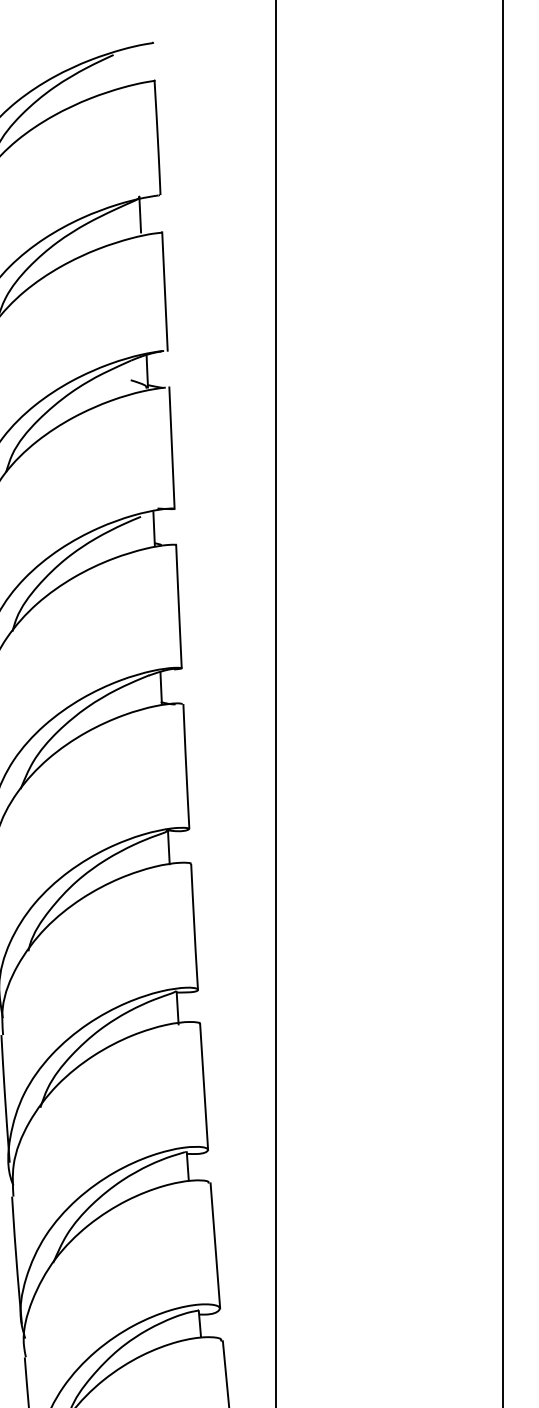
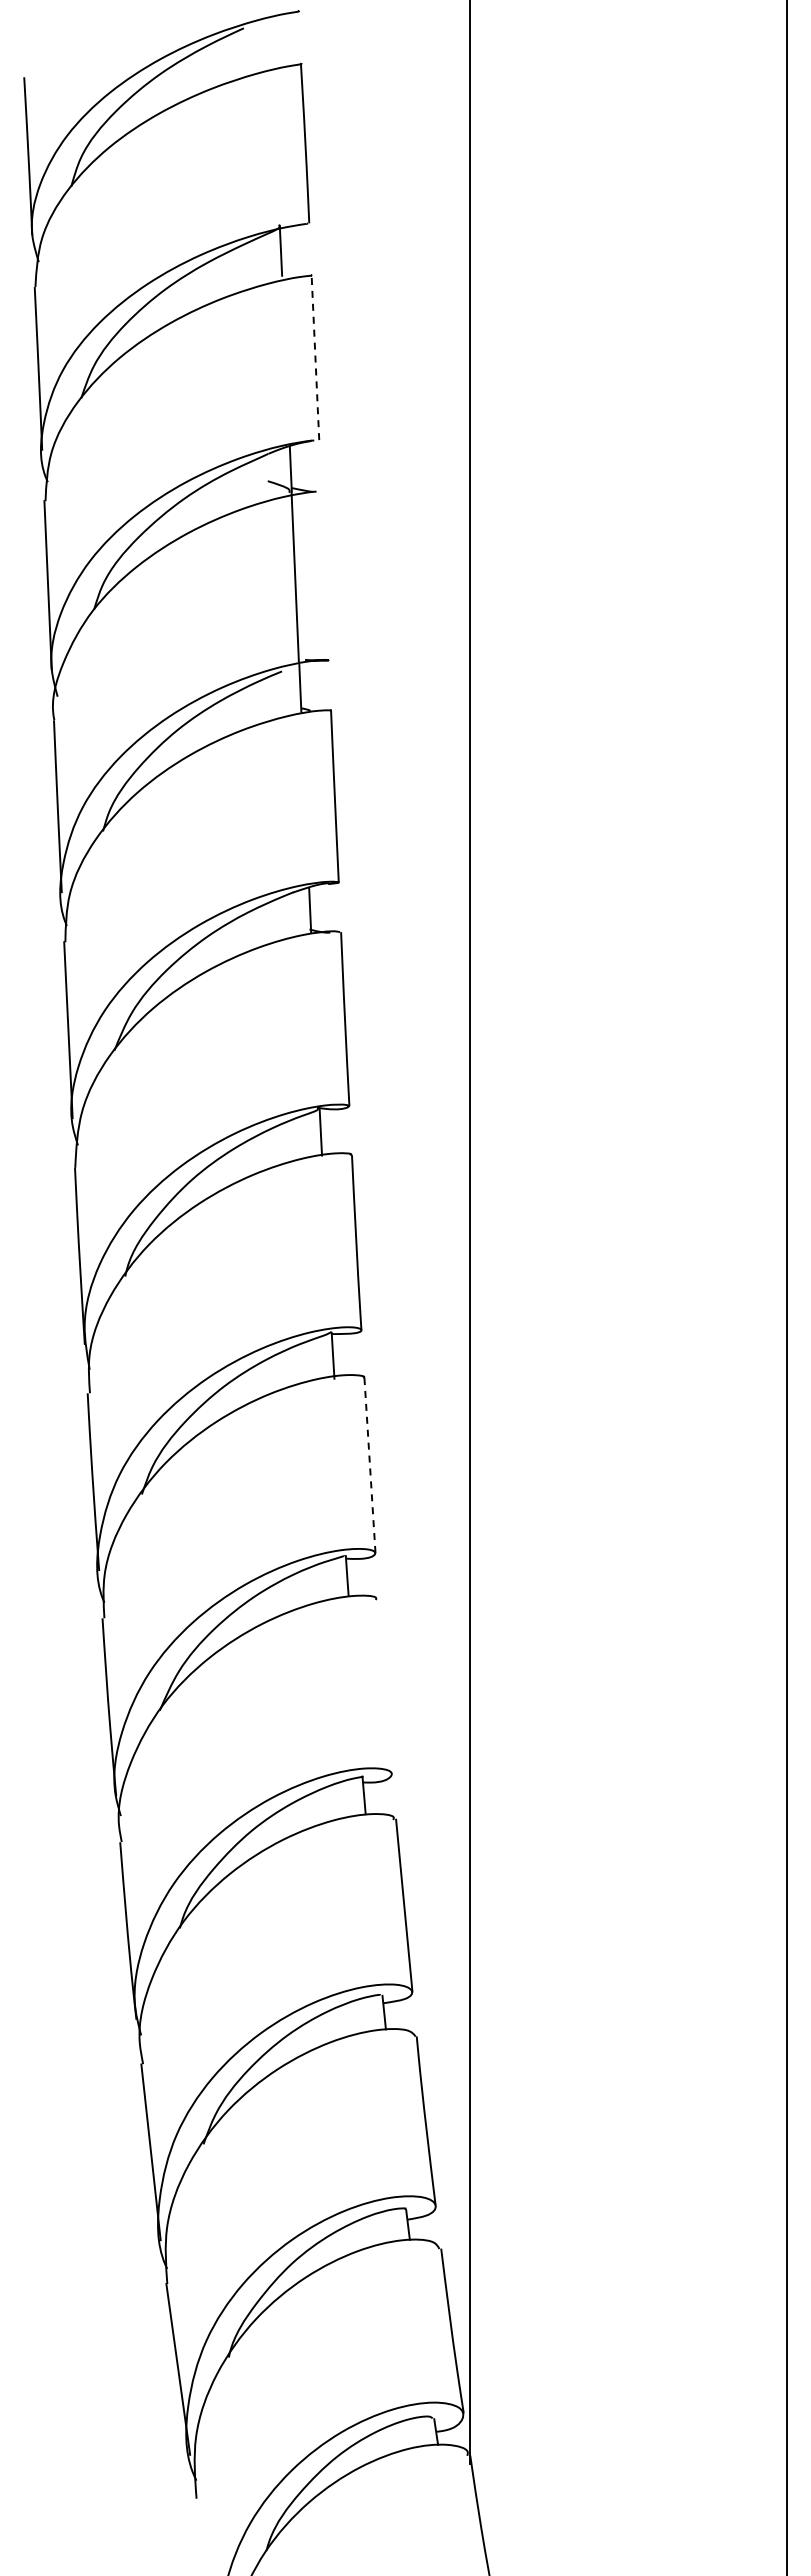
line: (165, 291) -> (315, 357), solid -> dashed
line: (171, 447) -> (294, 576), moved
line: (203, 1086) -> (369, 1465), solid -> dashed
line: (215, 1245) -> (385, 1686), removed

